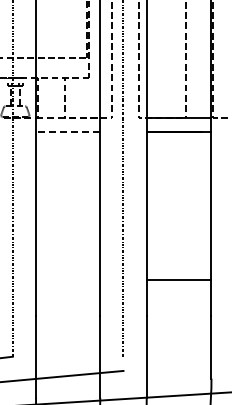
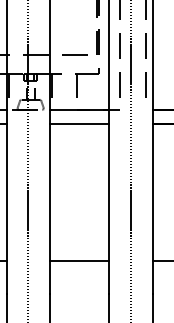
line: (68, 117) -> (79, 110), dashed -> solid
line: (67, 132) -> (79, 124), dashed -> solid
line: (68, 280) -> (79, 261), added

